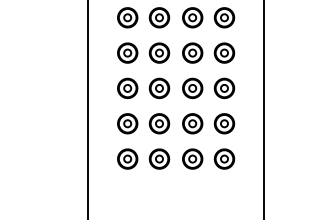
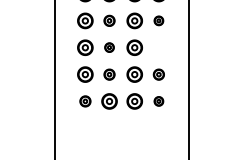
part: (159, 52) -> (109, 20), size x0.7
part: (224, 52) -> (158, 20), size x0.6
part: (159, 87) -> (109, 47), size x0.6
part: (224, 87) -> (158, 47), removed
part: (159, 123) -> (109, 74), size x0.7
part: (224, 123) -> (158, 74), size x0.7
part: (127, 158) -> (85, 101), size x0.7
part: (224, 158) -> (158, 101), size x0.6

